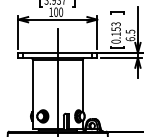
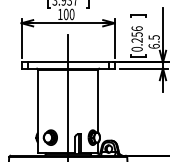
text: (115, 29) -> (136, 34), 0.153 -> 0.256

